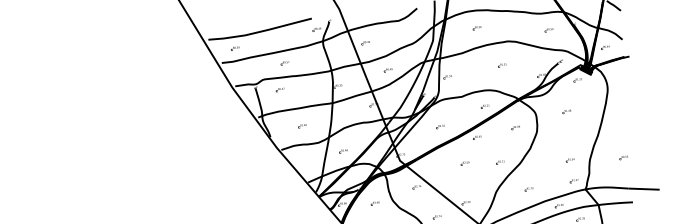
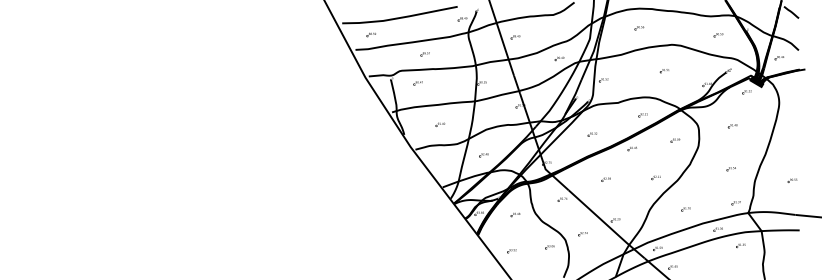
part: (388, 70) -> (559, 58), moved
part: (569, 160) -> (730, 169), moved
part: (464, 163) -> (605, 179), moved

